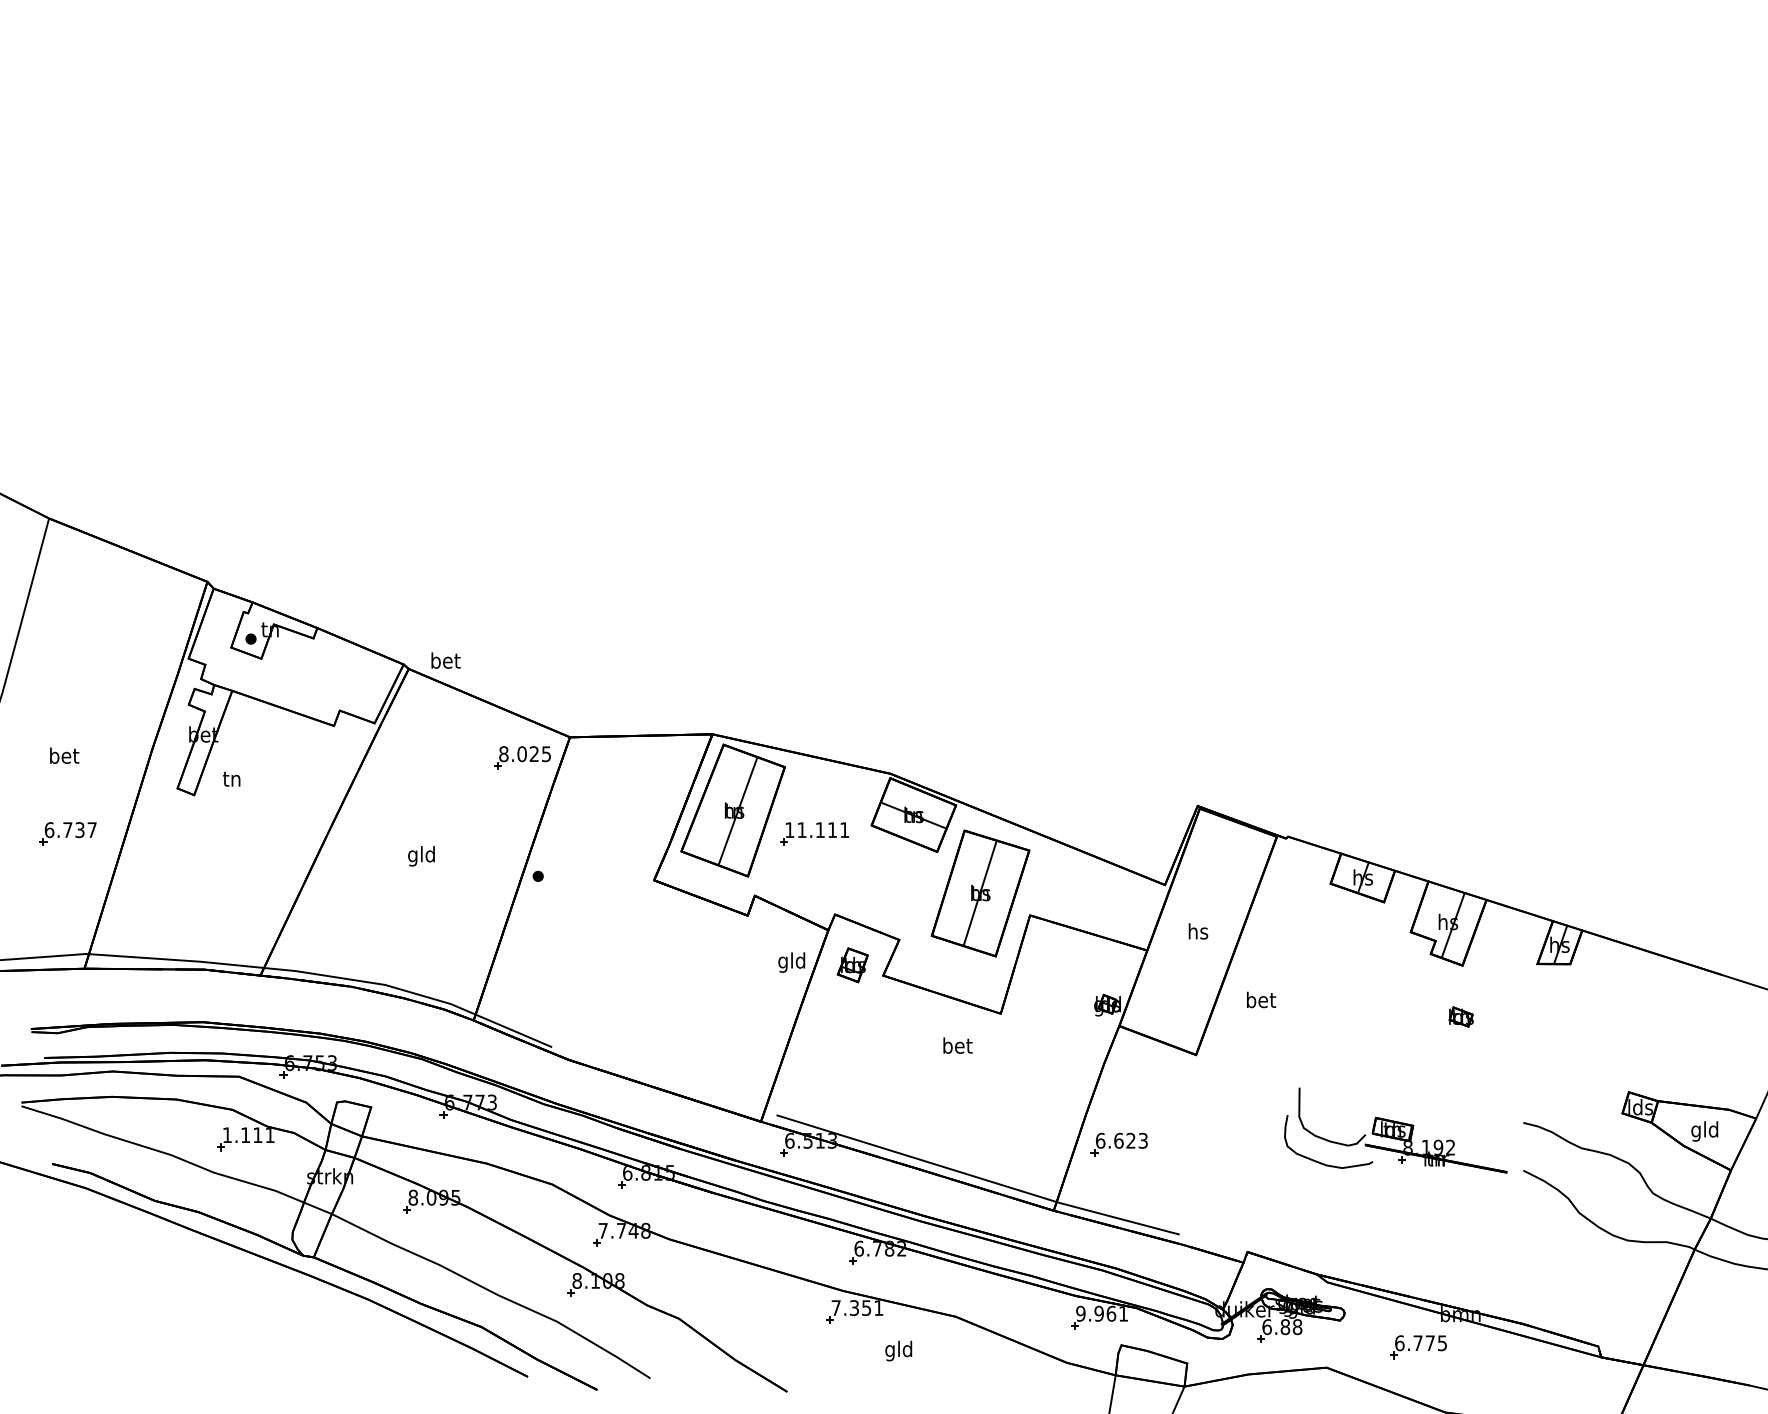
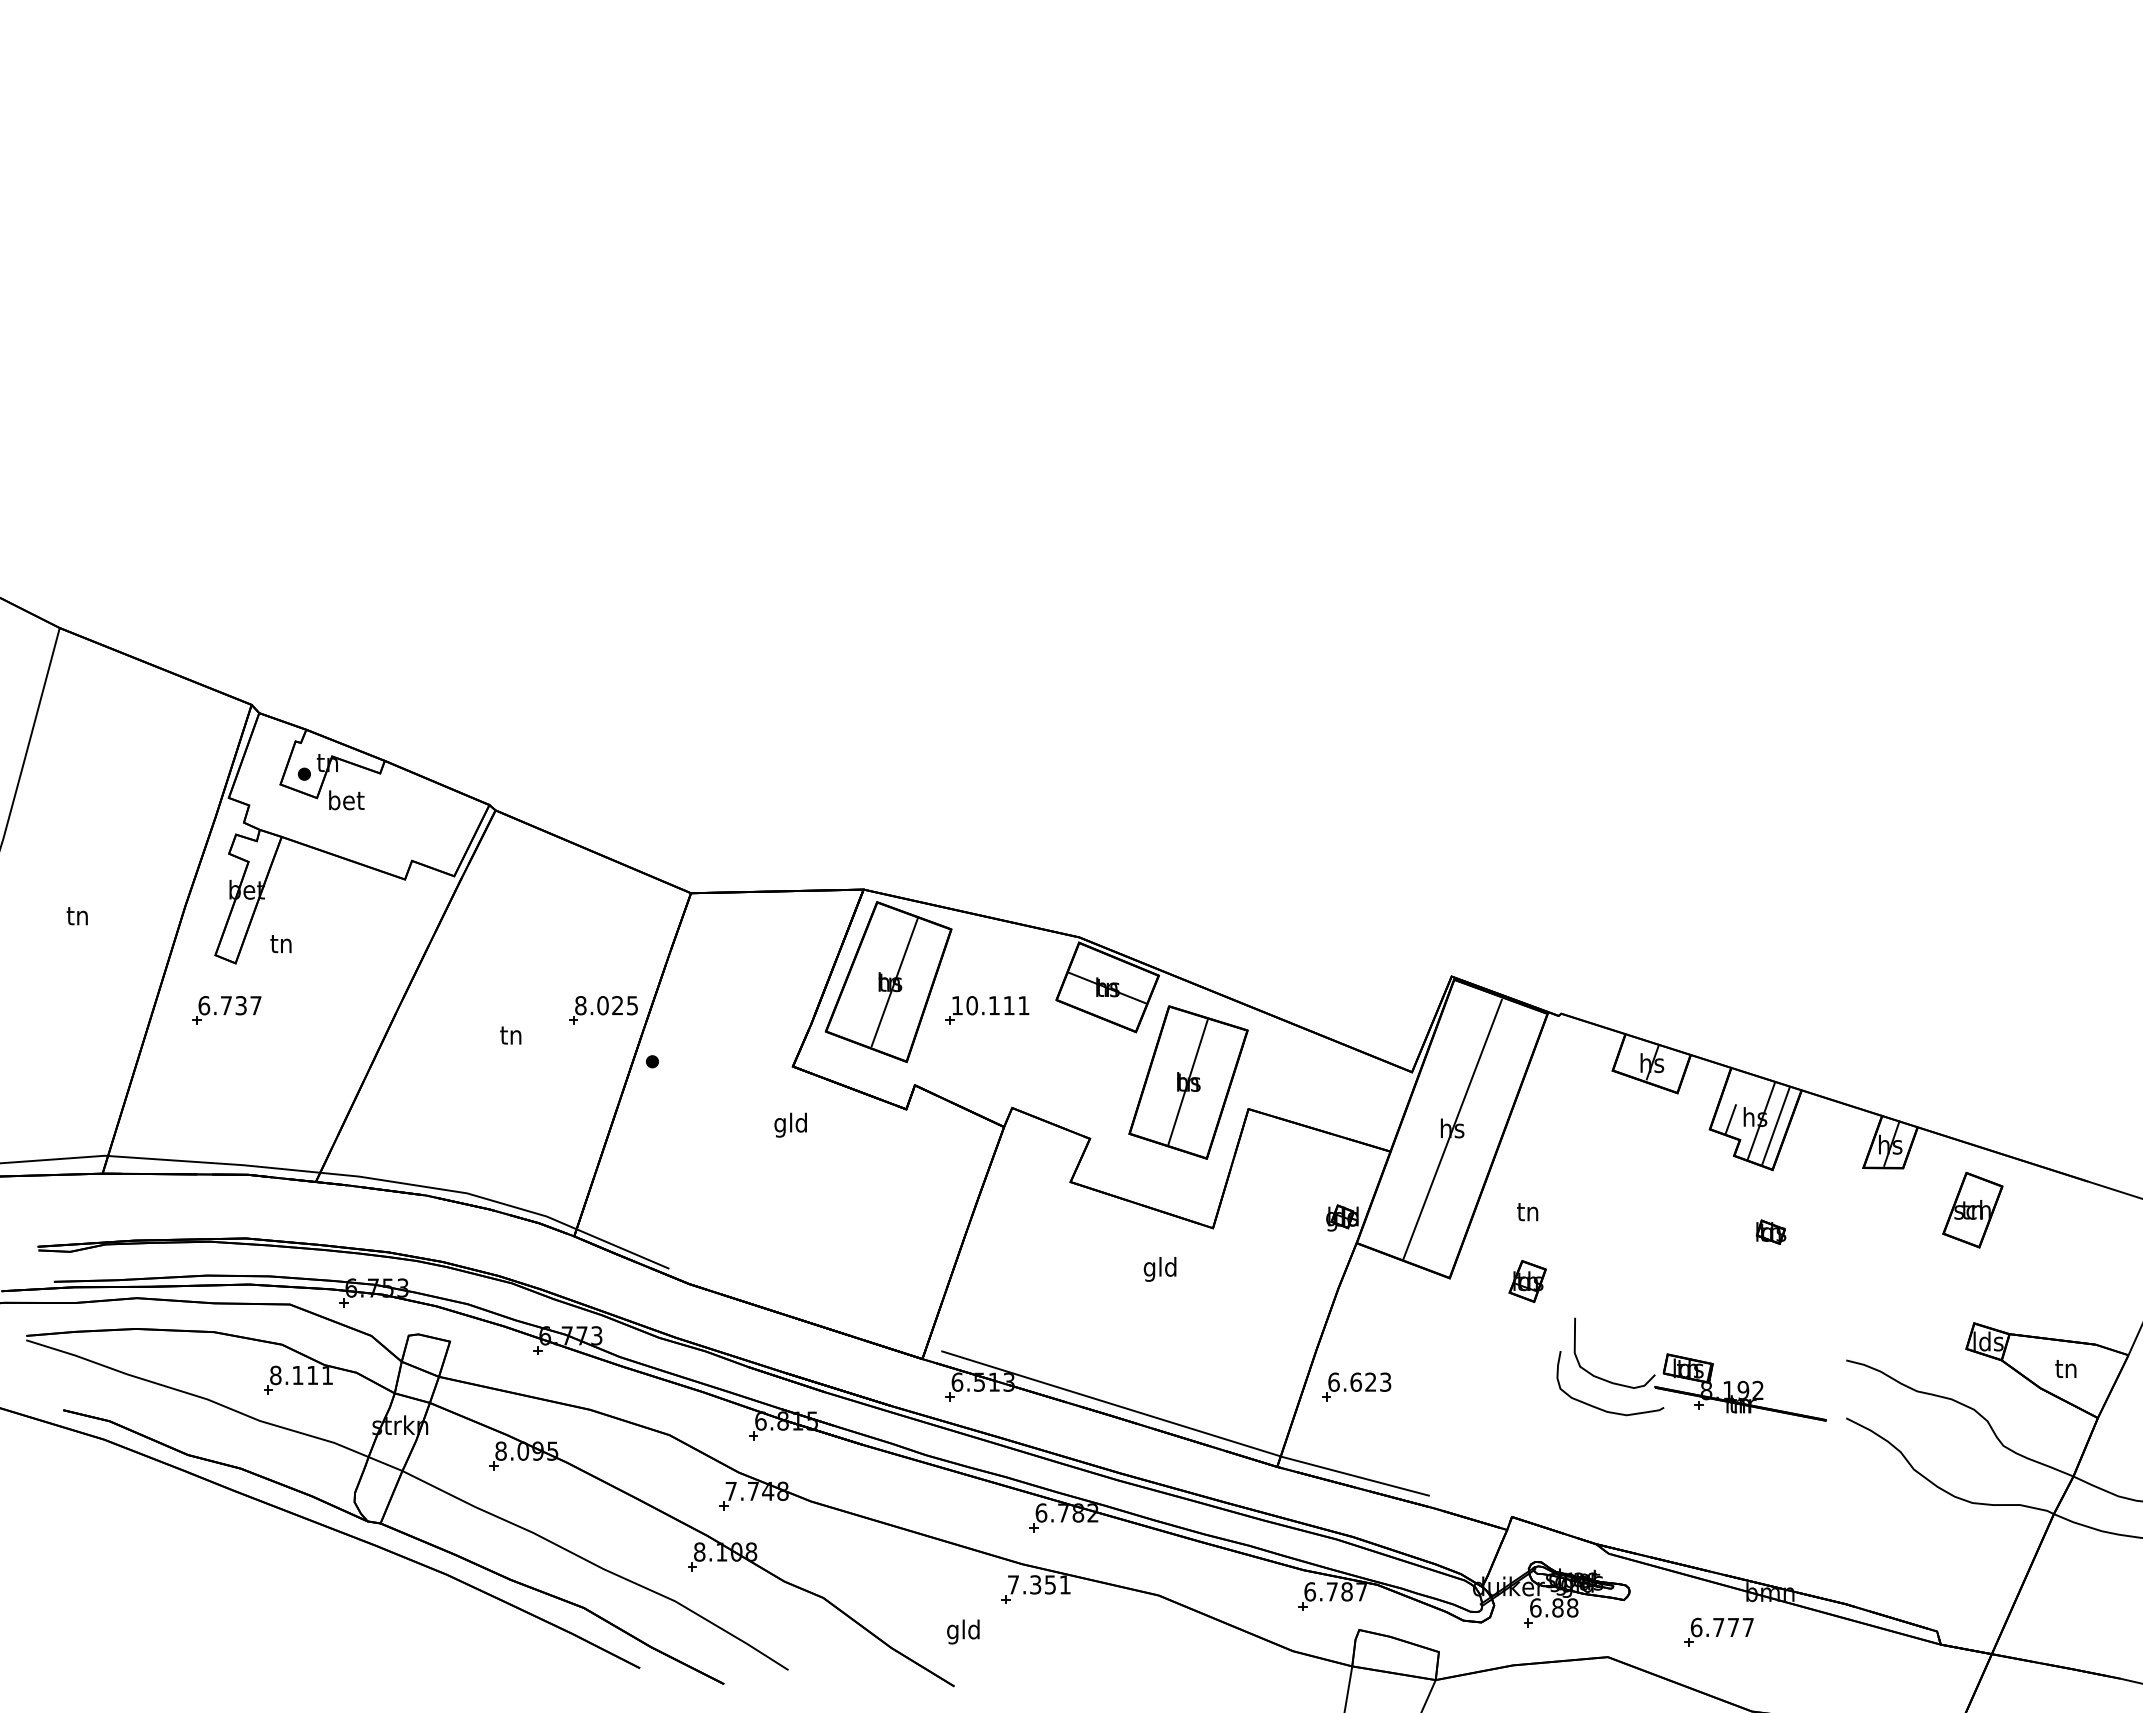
text: (445, 660) -> (346, 800), moved
text: (64, 755) -> (78, 915), bet -> tn
part: (522, 758) -> (603, 1010), moved
text: (801, 829) -> (971, 1005), 11.111 -> 10.111
part: (67, 834) -> (226, 1010), moved
text: (421, 856) -> (510, 1037), gld -> tn
line: (1427, 924) -> (1730, 1119), added
line: (1464, 928) -> (1775, 1125), added
line: (1198, 931) -> (1452, 1128), added
text: (791, 961) -> (790, 1124), moved
part: (852, 965) -> (1527, 1281), moved
part: (1627, 998) -> (1972, 1209), added
text: (1261, 999) -> (1528, 1211), bet -> tn
text: (957, 1047) -> (1160, 1269), bet -> gld
text: (1704, 1131) -> (2065, 1370), gld -> tn
text: (227, 1135) -> (275, 1375), 1.111 -> 8.111
text: (1101, 1313) -> (1335, 1591), 9.961 -> 6.787
text: (1441, 1343) -> (1747, 1627), 6.775 -> 6.777
text: (898, 1350) -> (963, 1631), moved

